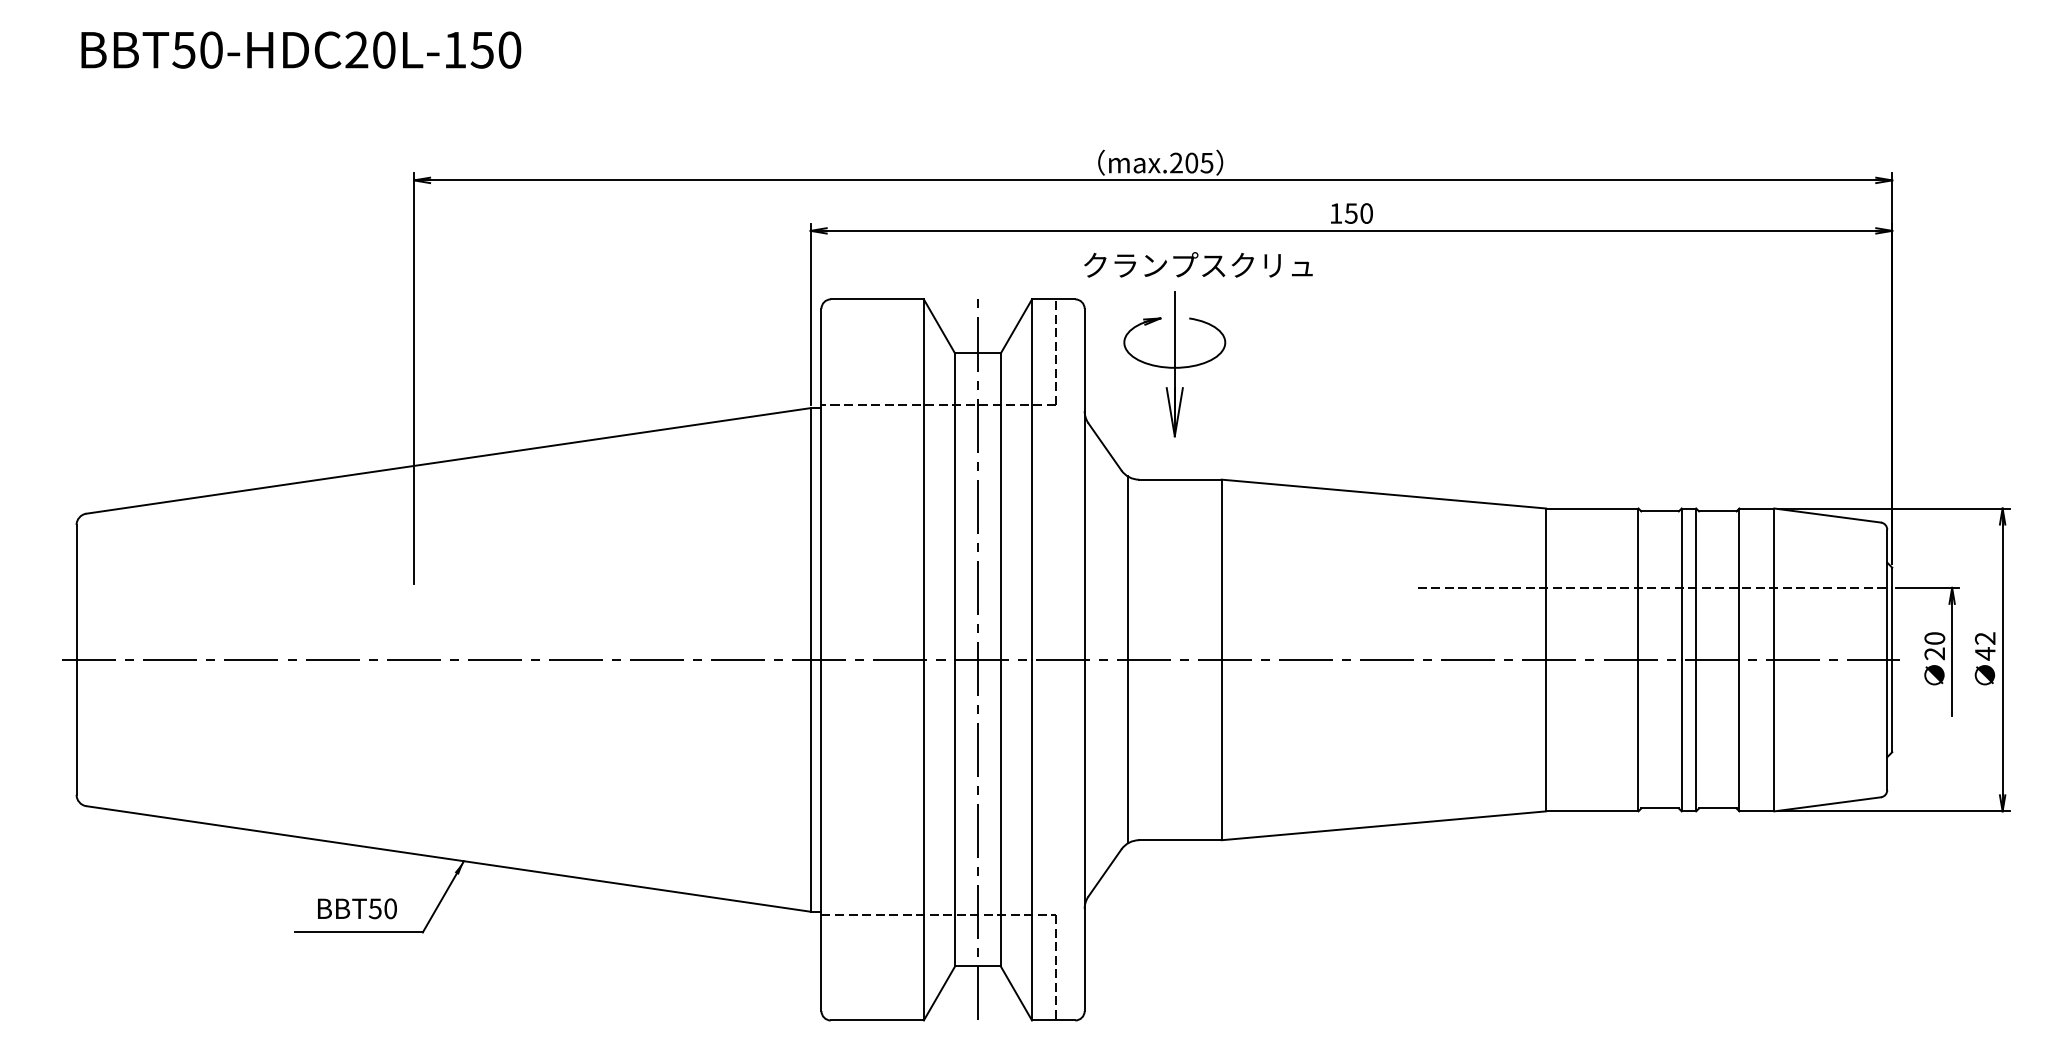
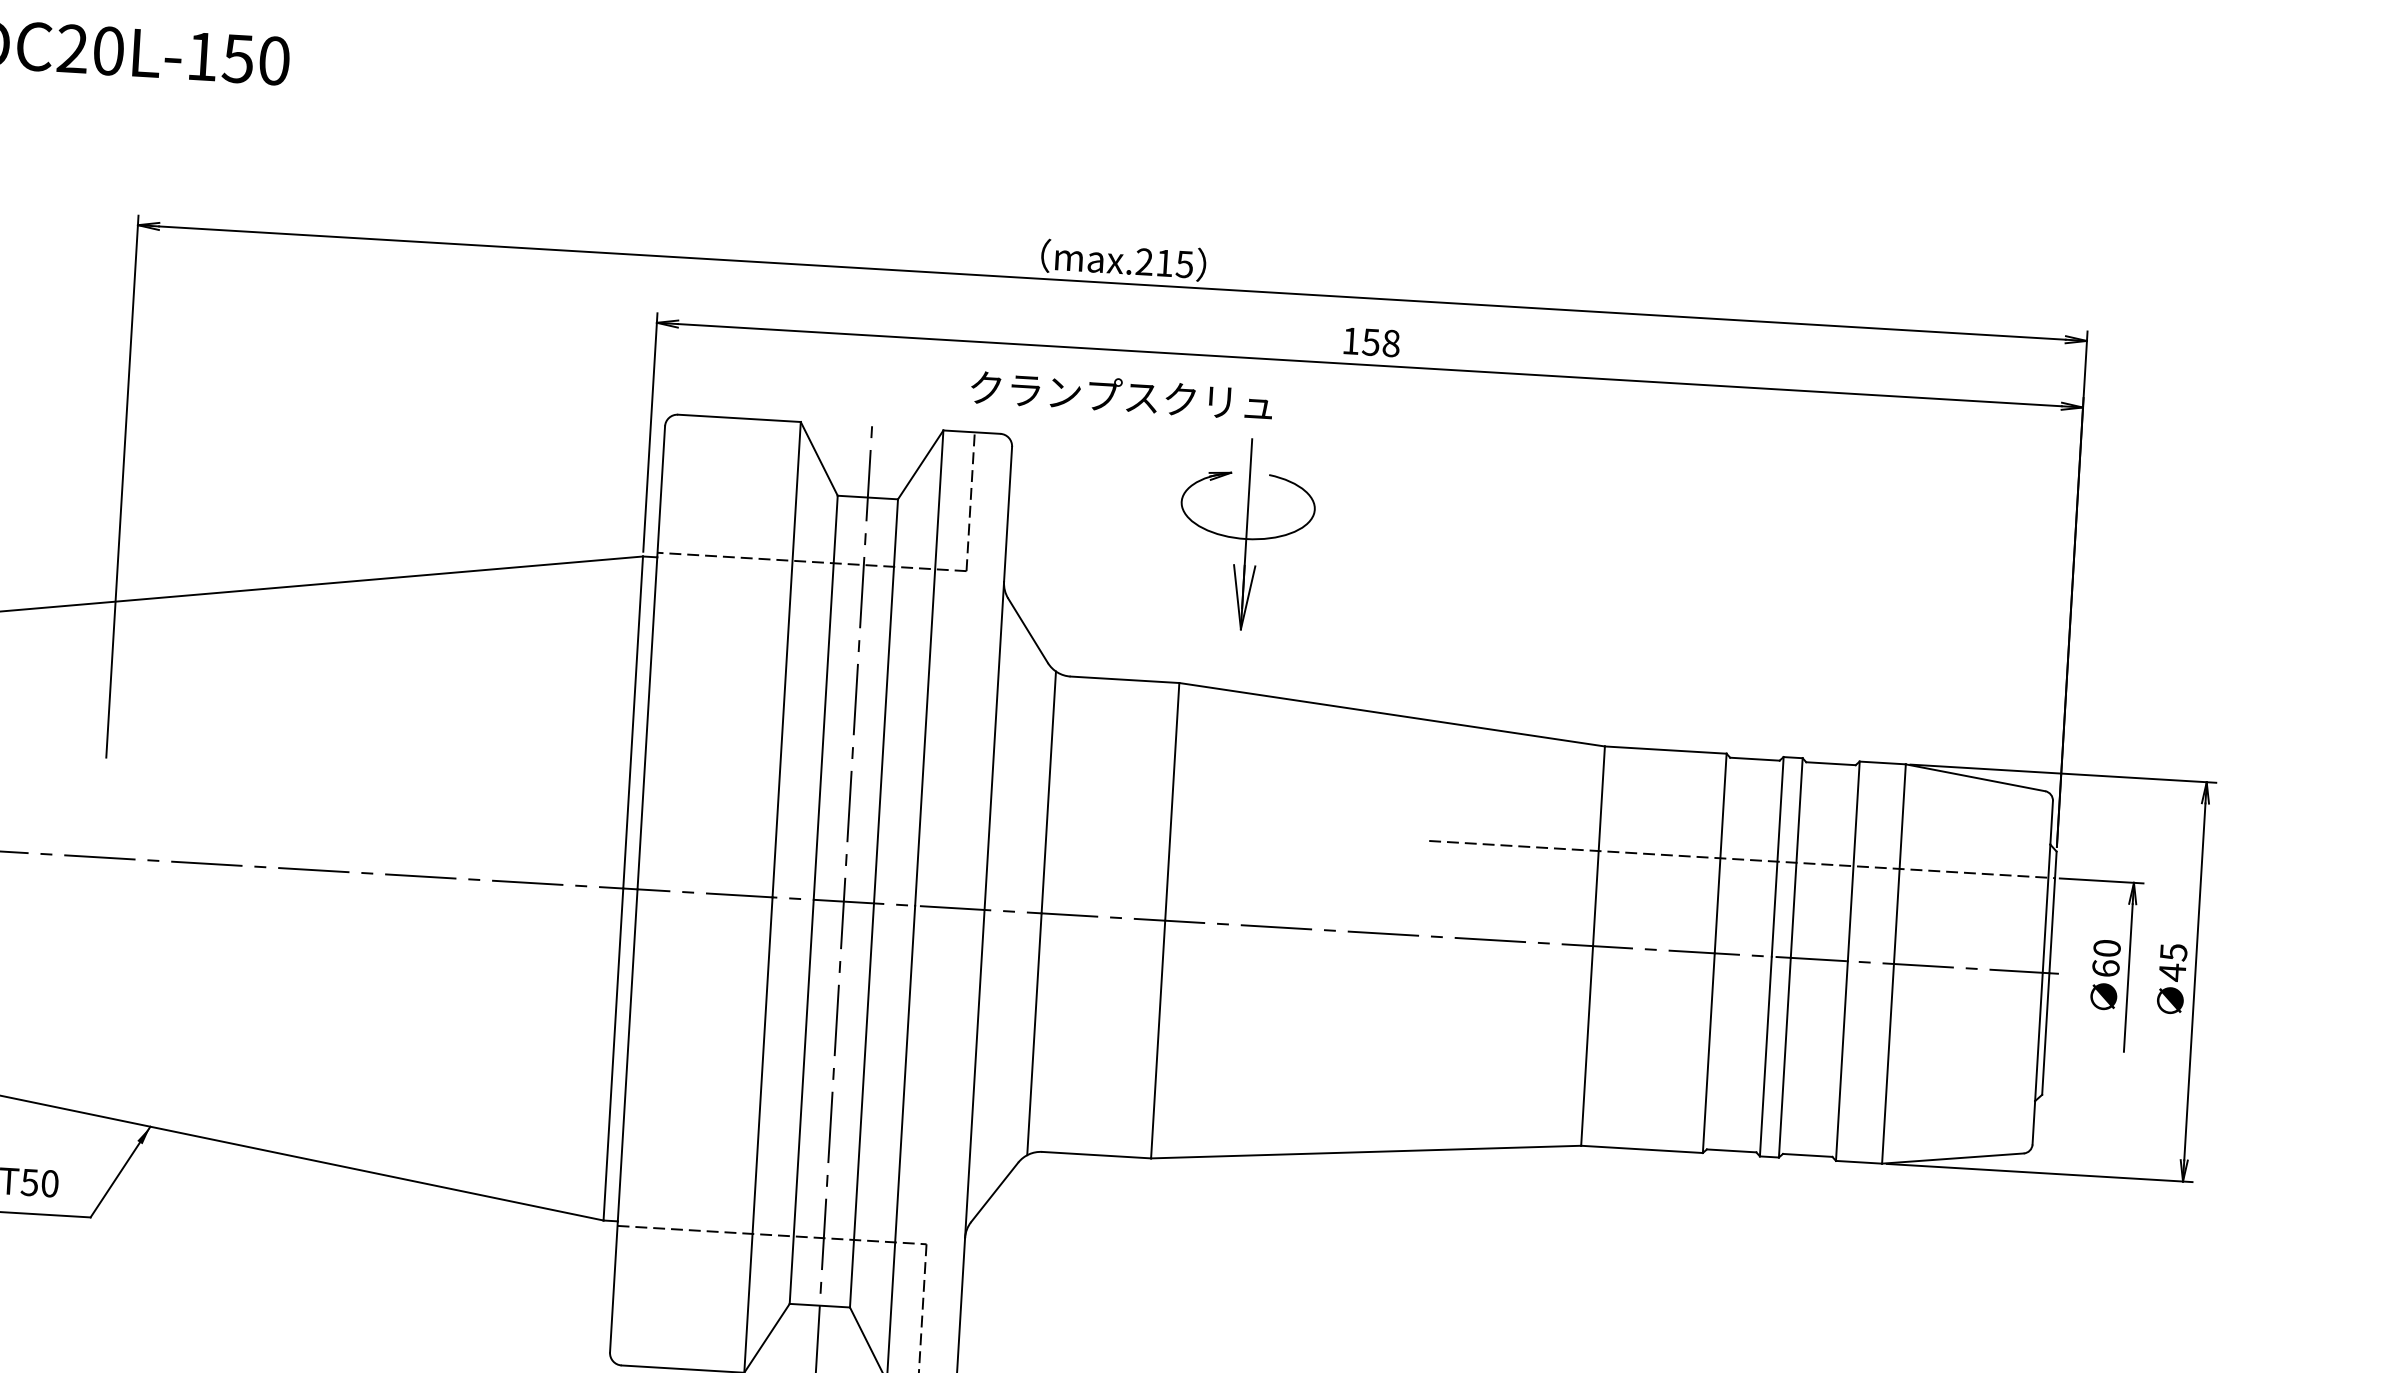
text: (1191, 162) -> (1164, 262), max.205 -> max.215
text: (1366, 213) -> (1391, 343), 150 -> 158
text: (1198, 264) -> (1122, 394), moved
part: (1174, 364) -> (1246, 534), moved
text: (1984, 638) -> (2172, 952), 42 -> 45
text: (1934, 653) -> (2105, 968), 20 -> 60

